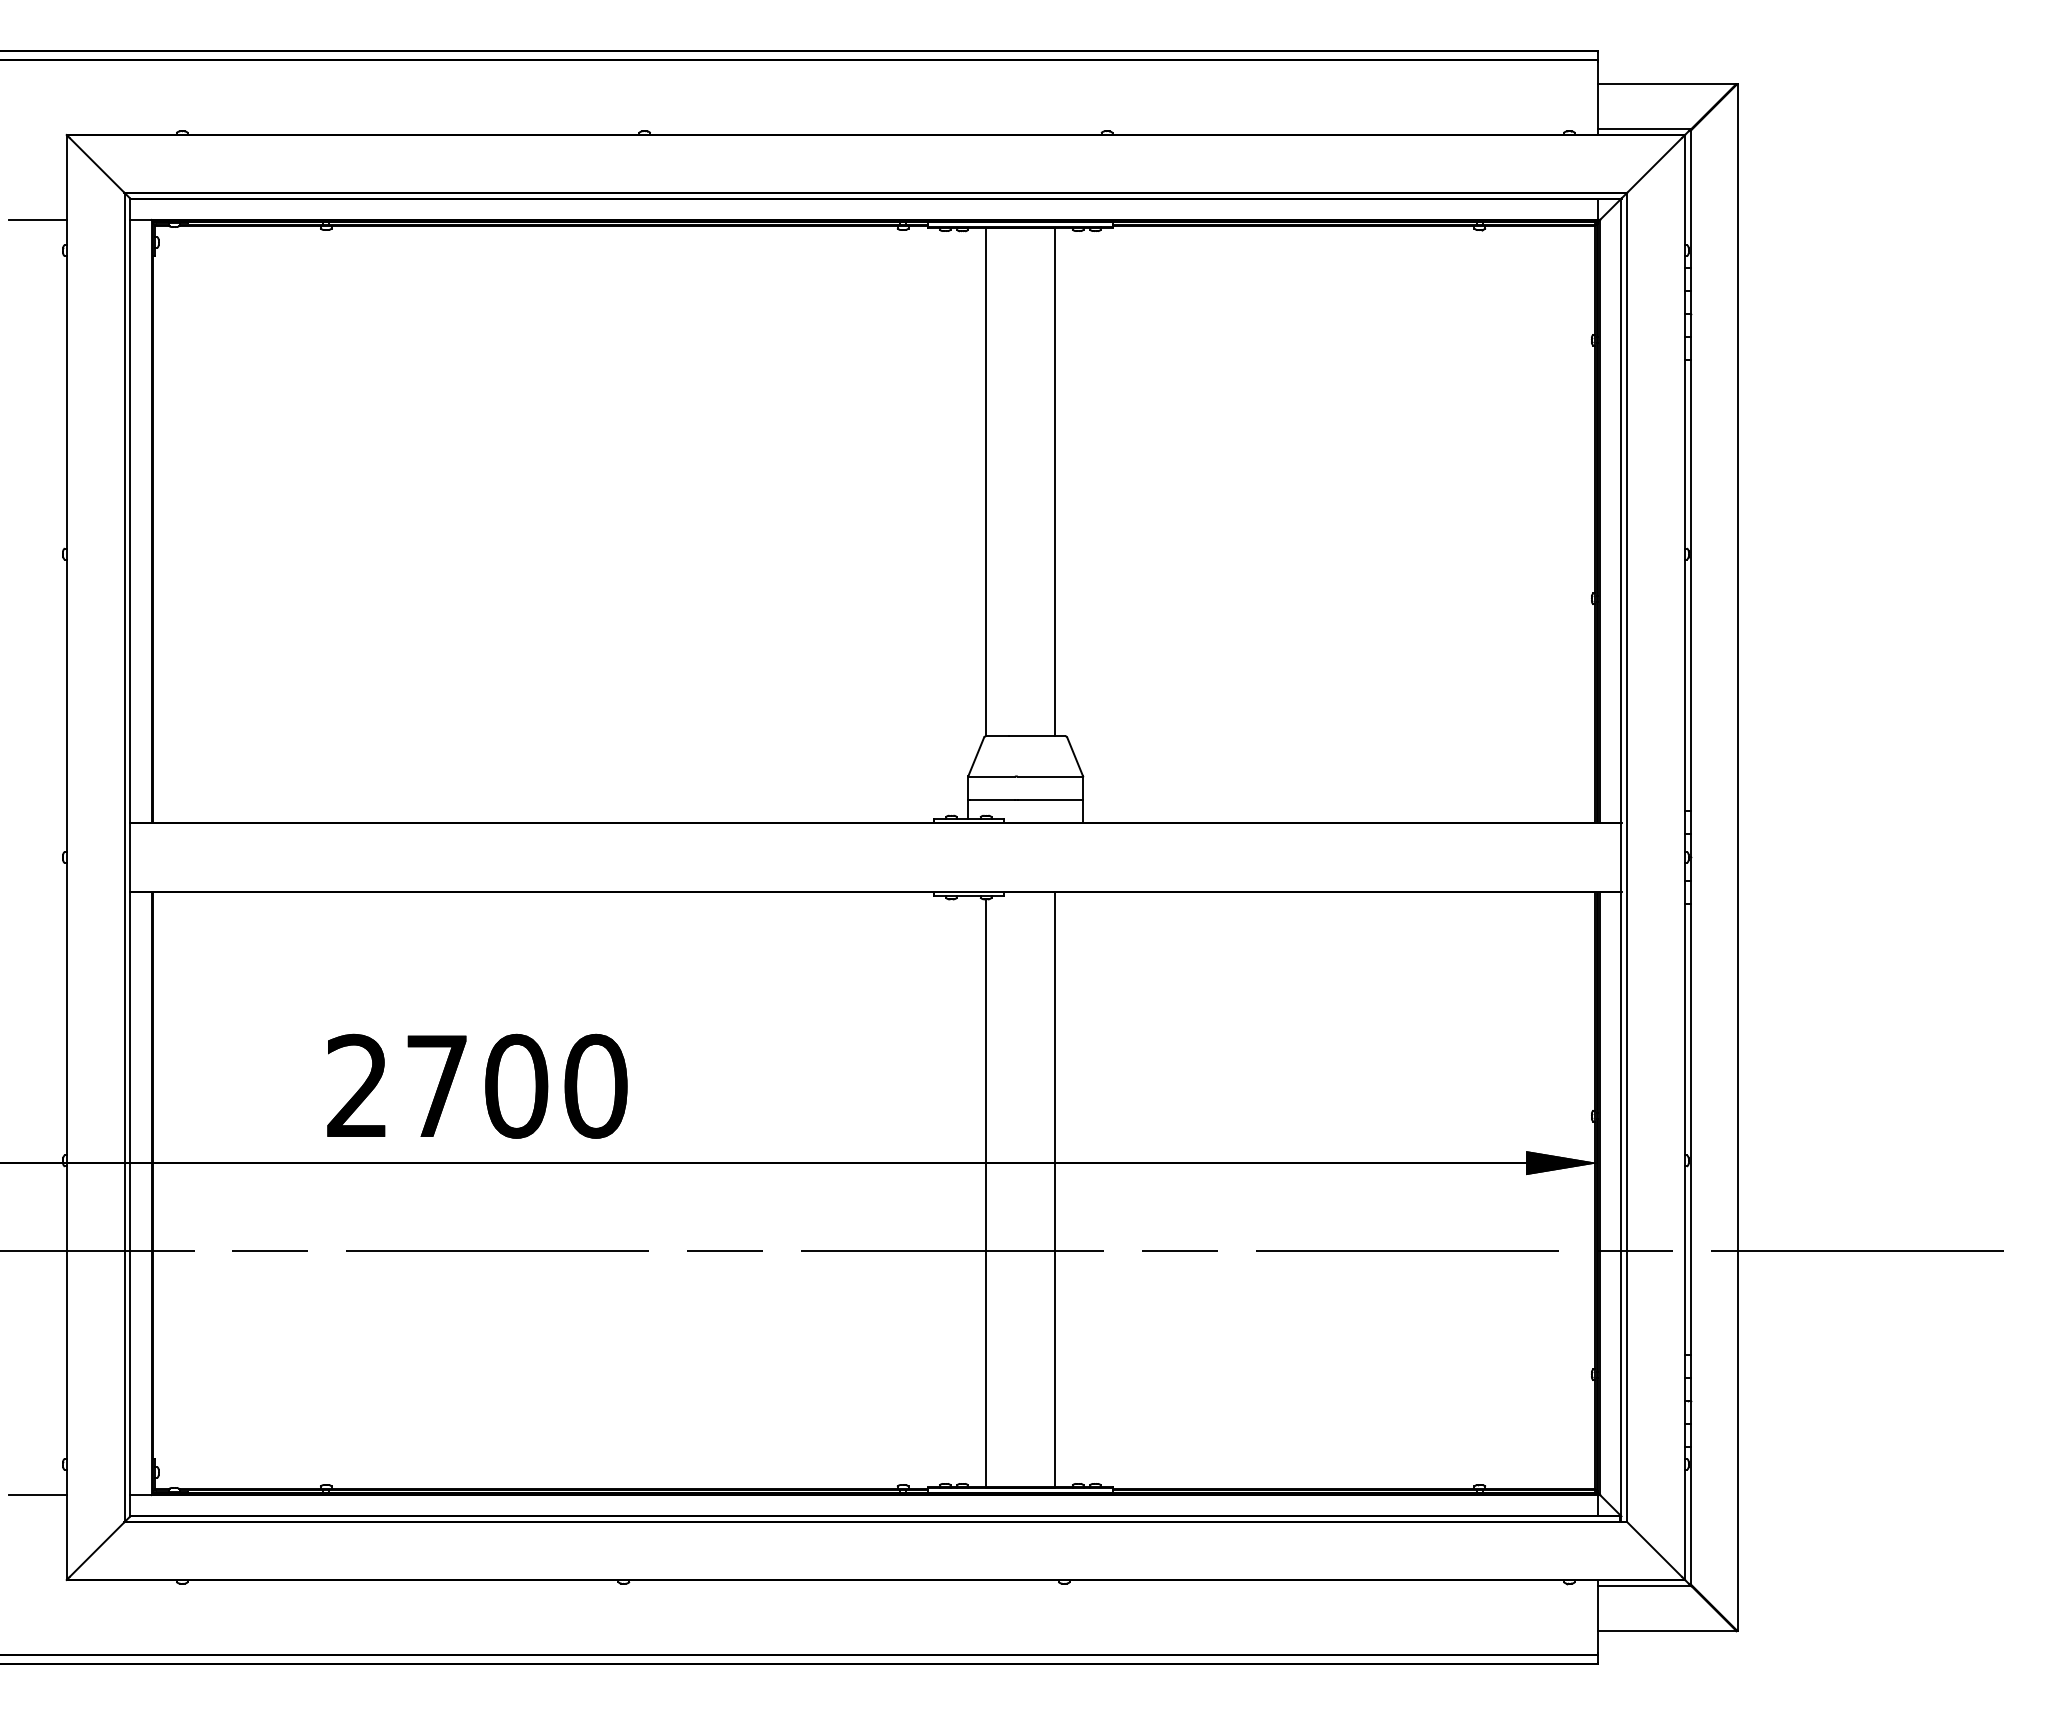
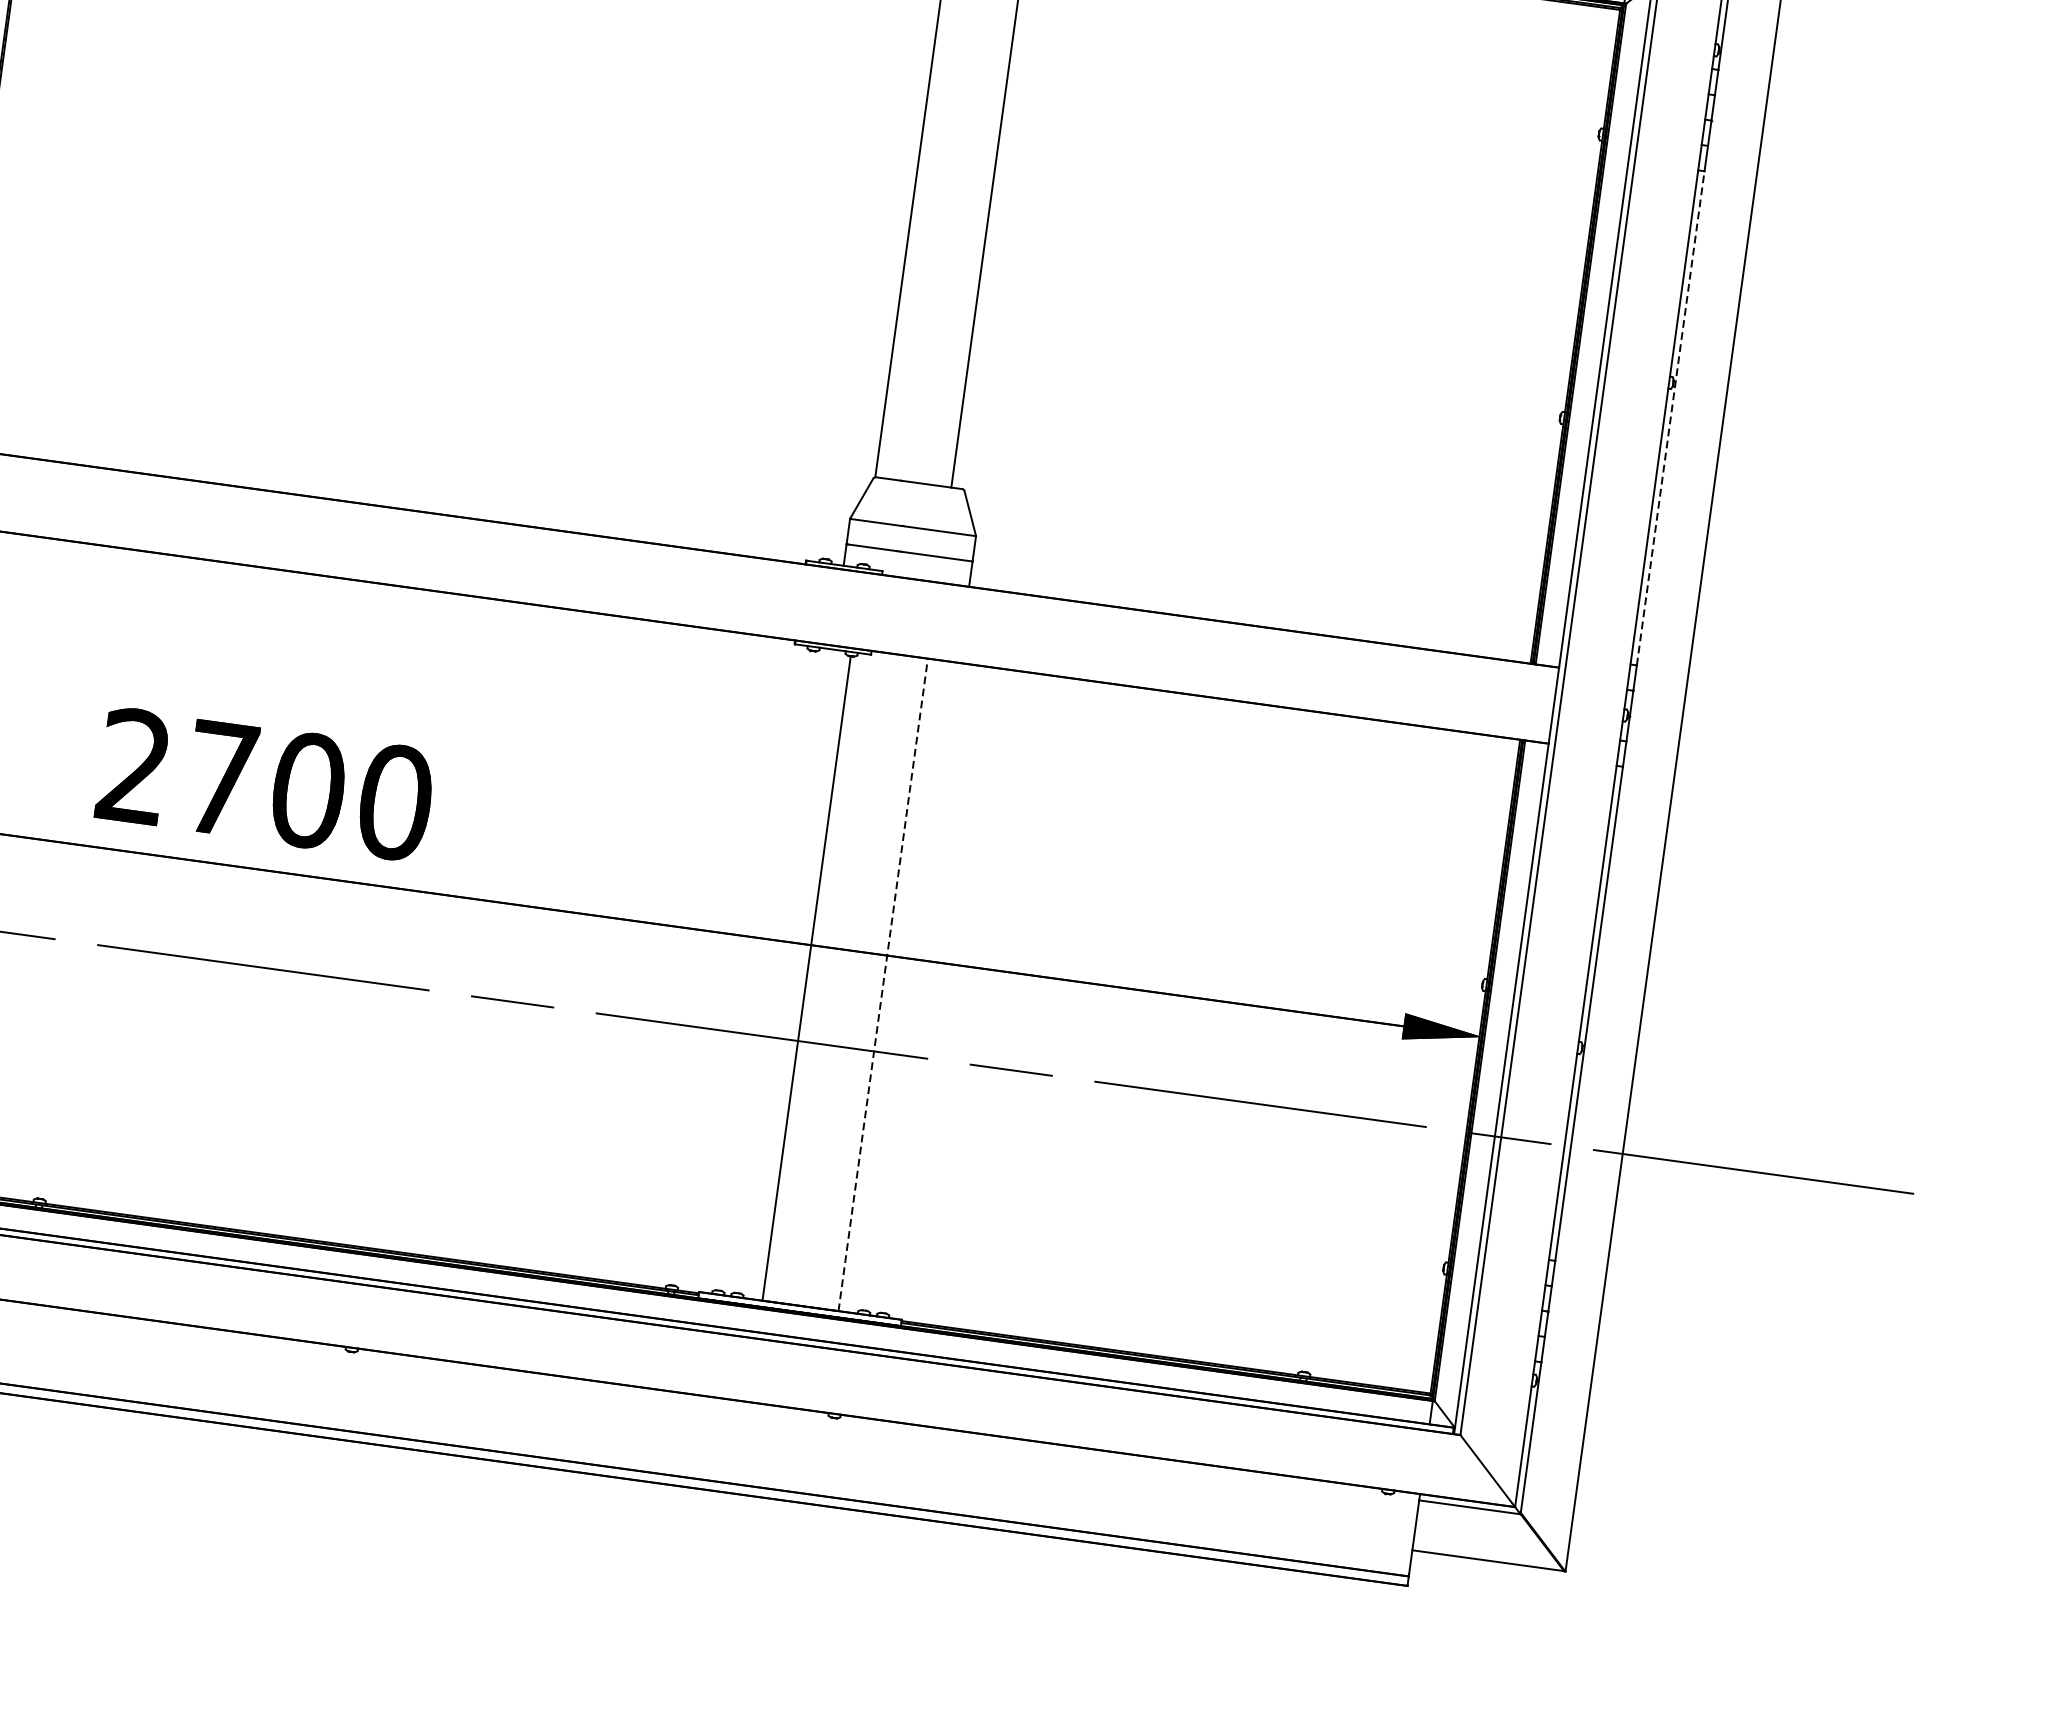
line: (1690, 585) -> (1670, 417), solid -> dashed
line: (1055, 1189) -> (883, 984), solid -> dashed

